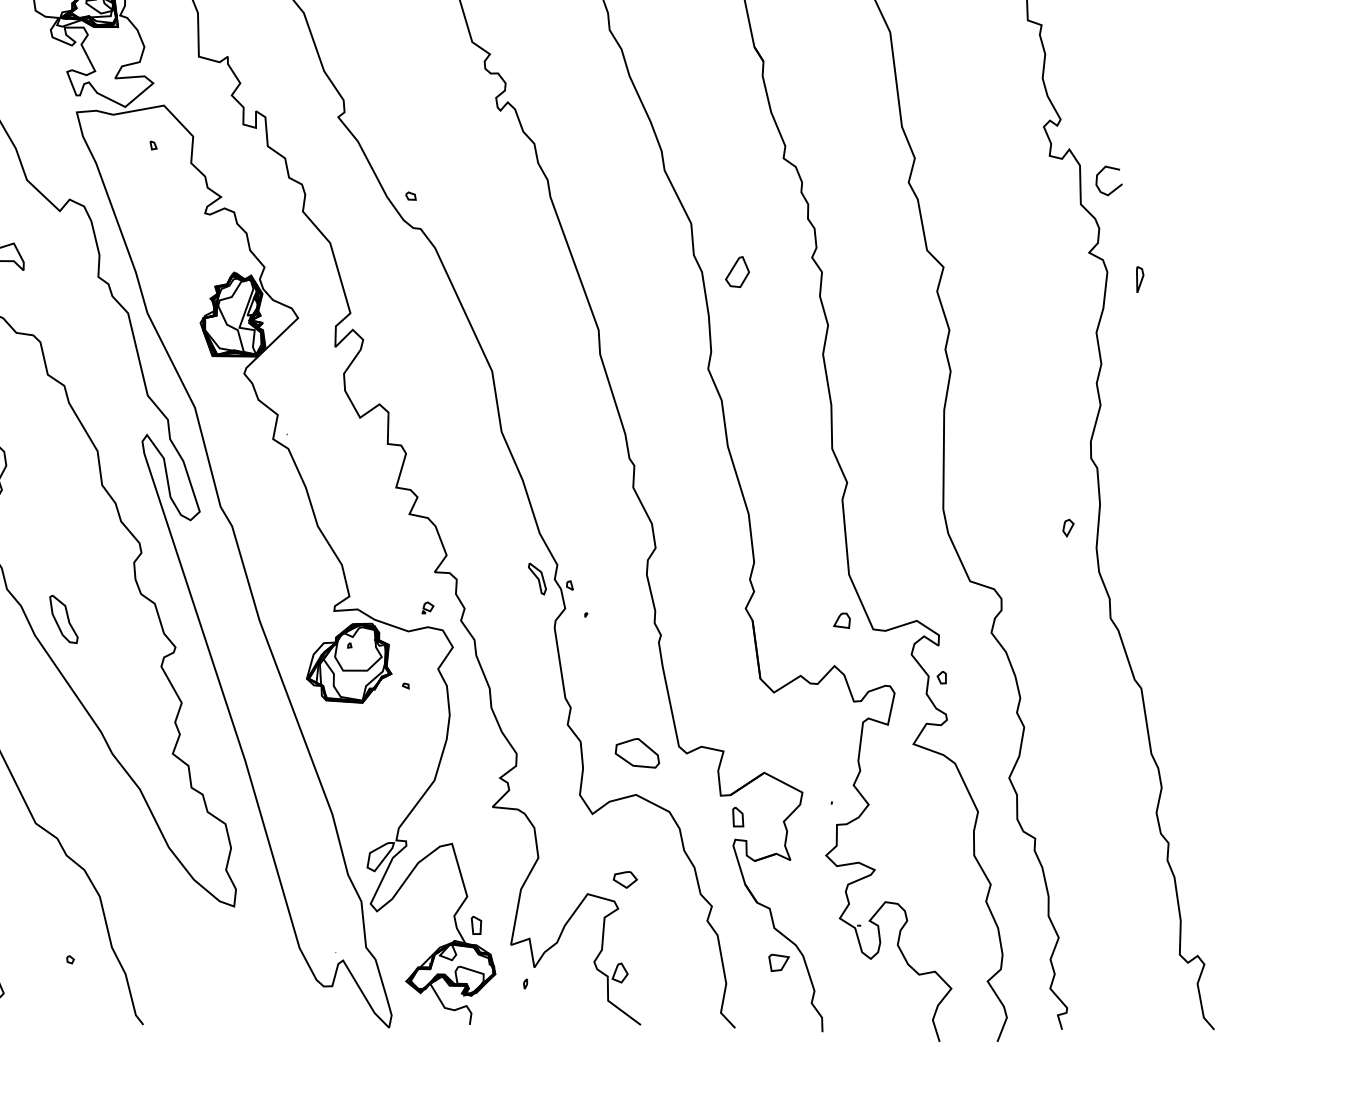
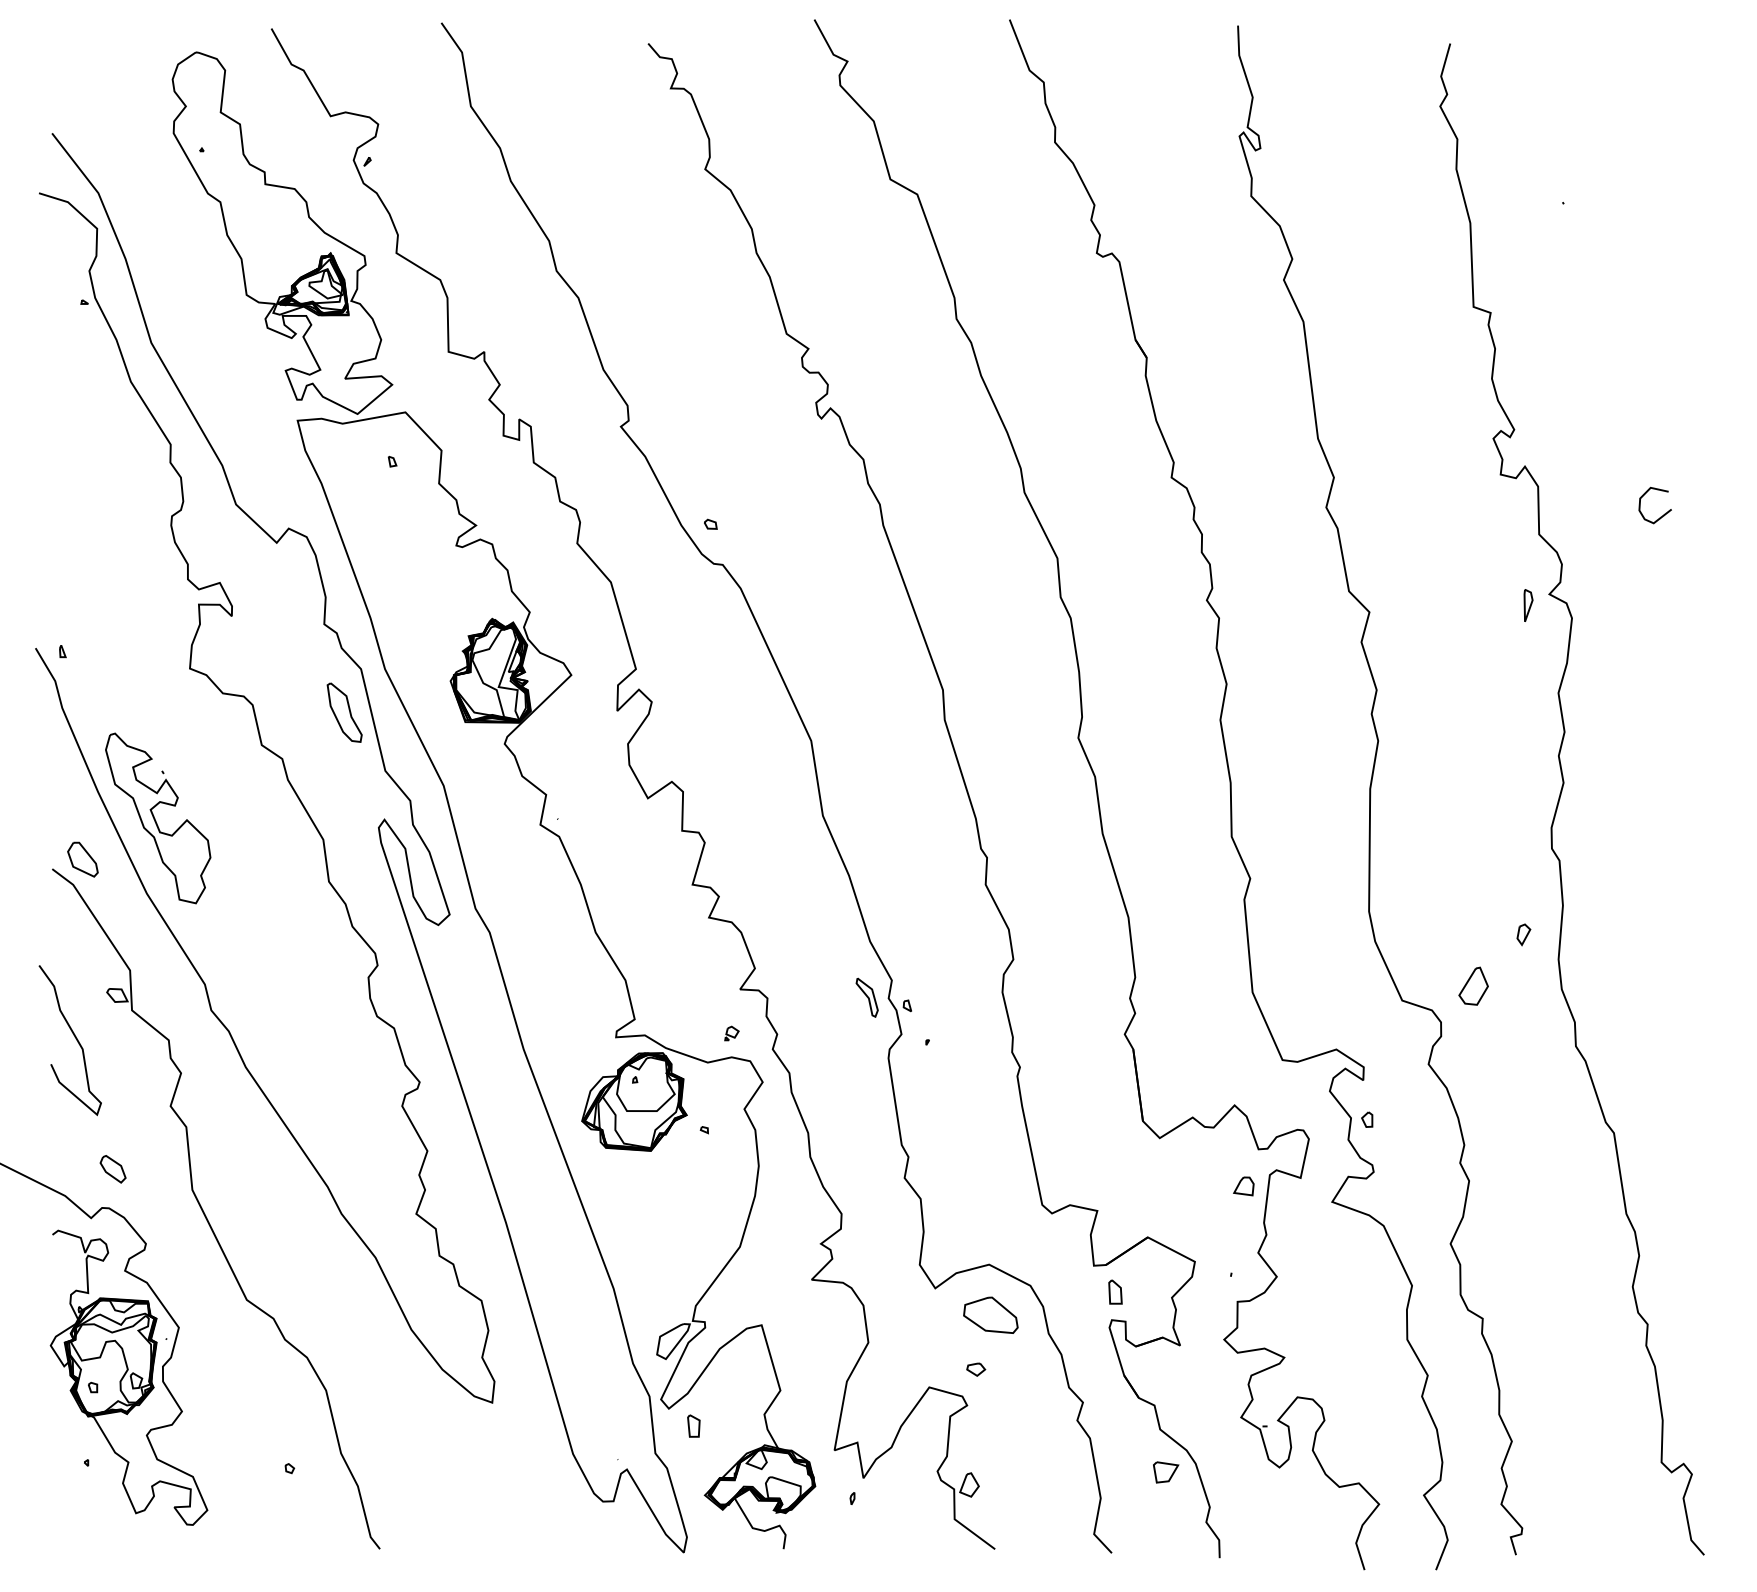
curve: (1113, 189) -> (1660, 516), moved
part: (737, 271) -> (1473, 985), moved
part: (1140, 279) -> (1528, 605), moved
part: (63, 619) -> (344, 712), moved
part: (841, 620) -> (1243, 1186), moved
part: (637, 752) -> (990, 1314), moved
part: (625, 879) -> (976, 1369), size x0.62
part: (476, 924) -> (693, 1425), moved

